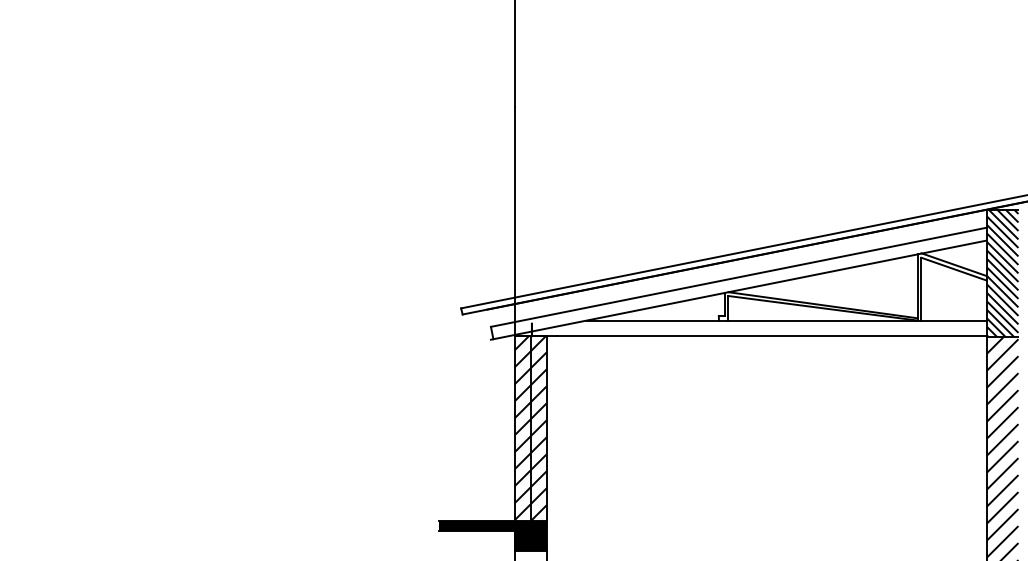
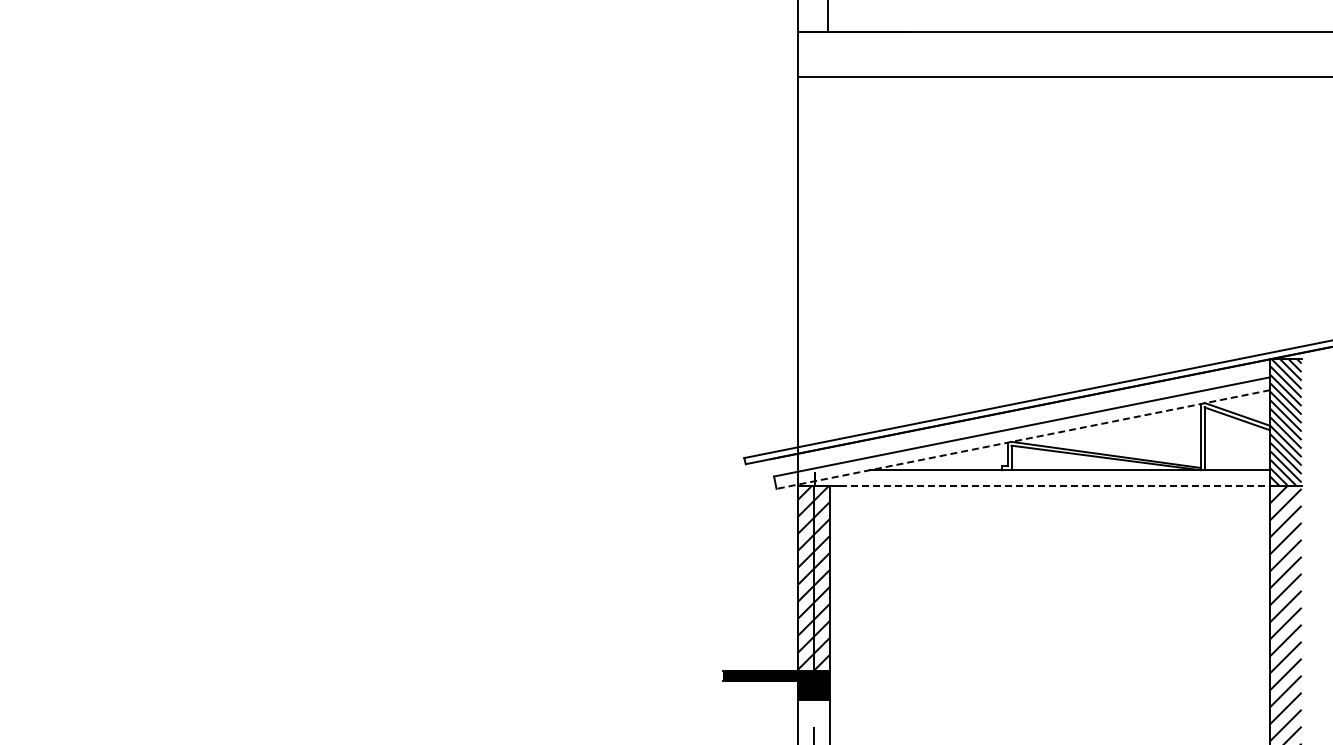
line: (739, 289) -> (1022, 439), solid -> dashed
line: (772, 335) -> (1055, 485), solid -> dashed

